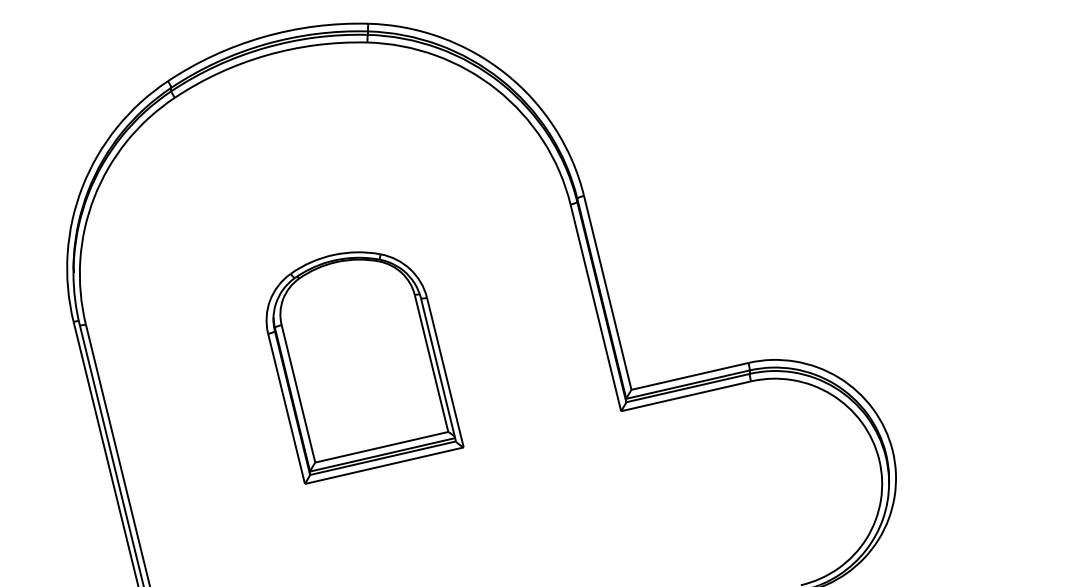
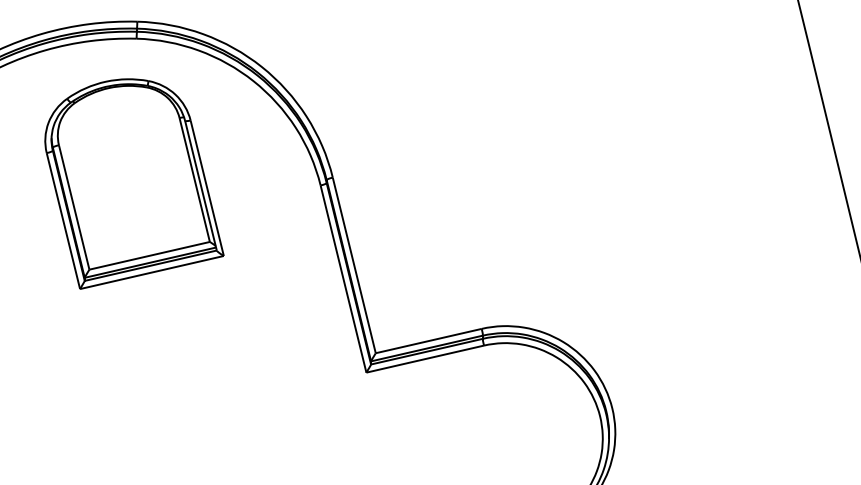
part: (364, 367) -> (133, 183), moved

